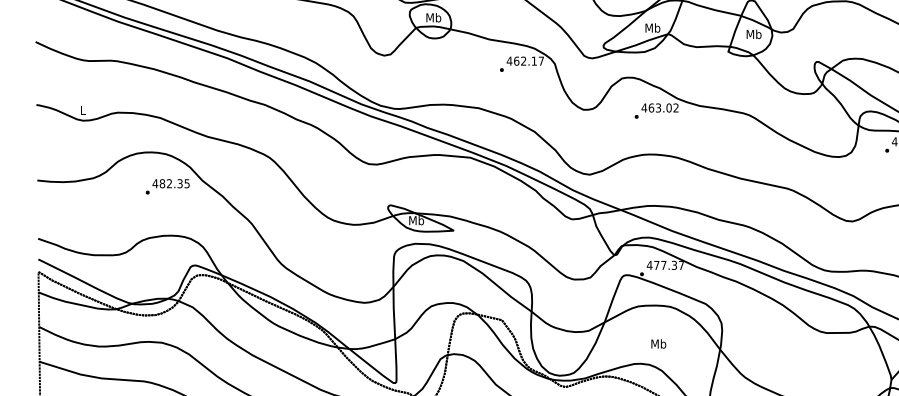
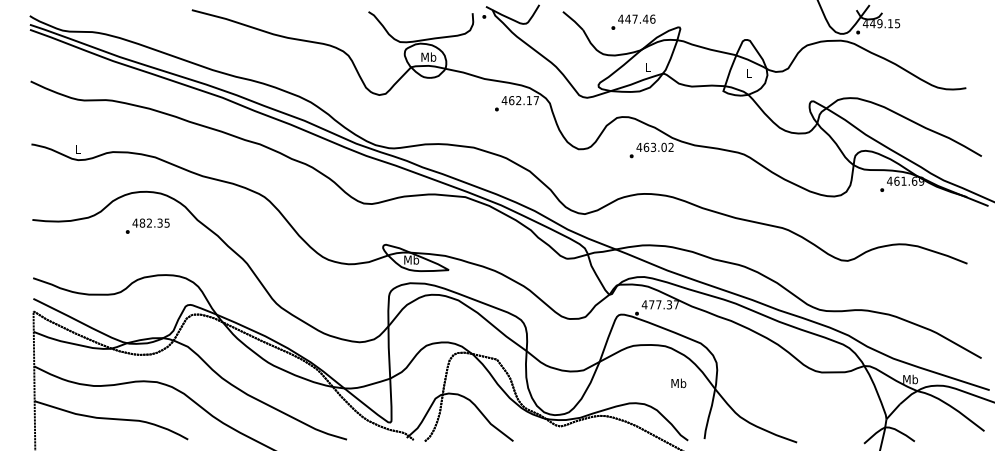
text: (652, 28) -> (647, 67), Mb -> L
text: (753, 34) -> (748, 73), Mb -> L
text: (167, 186) -> (147, 225), moved
text: (658, 344) -> (678, 383), moved

